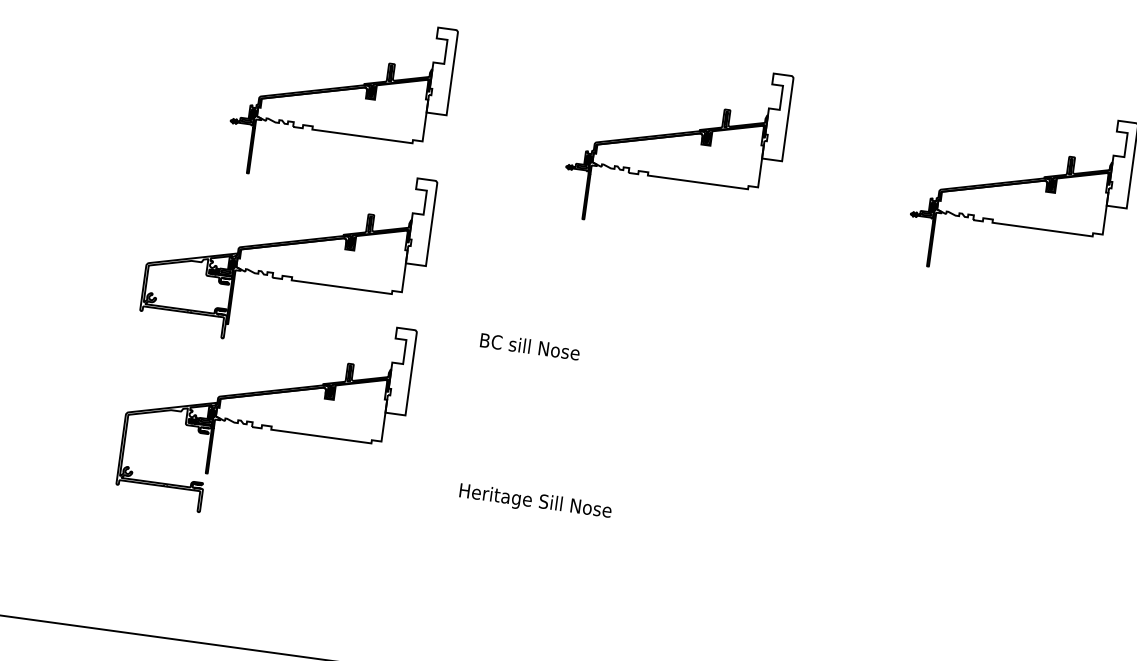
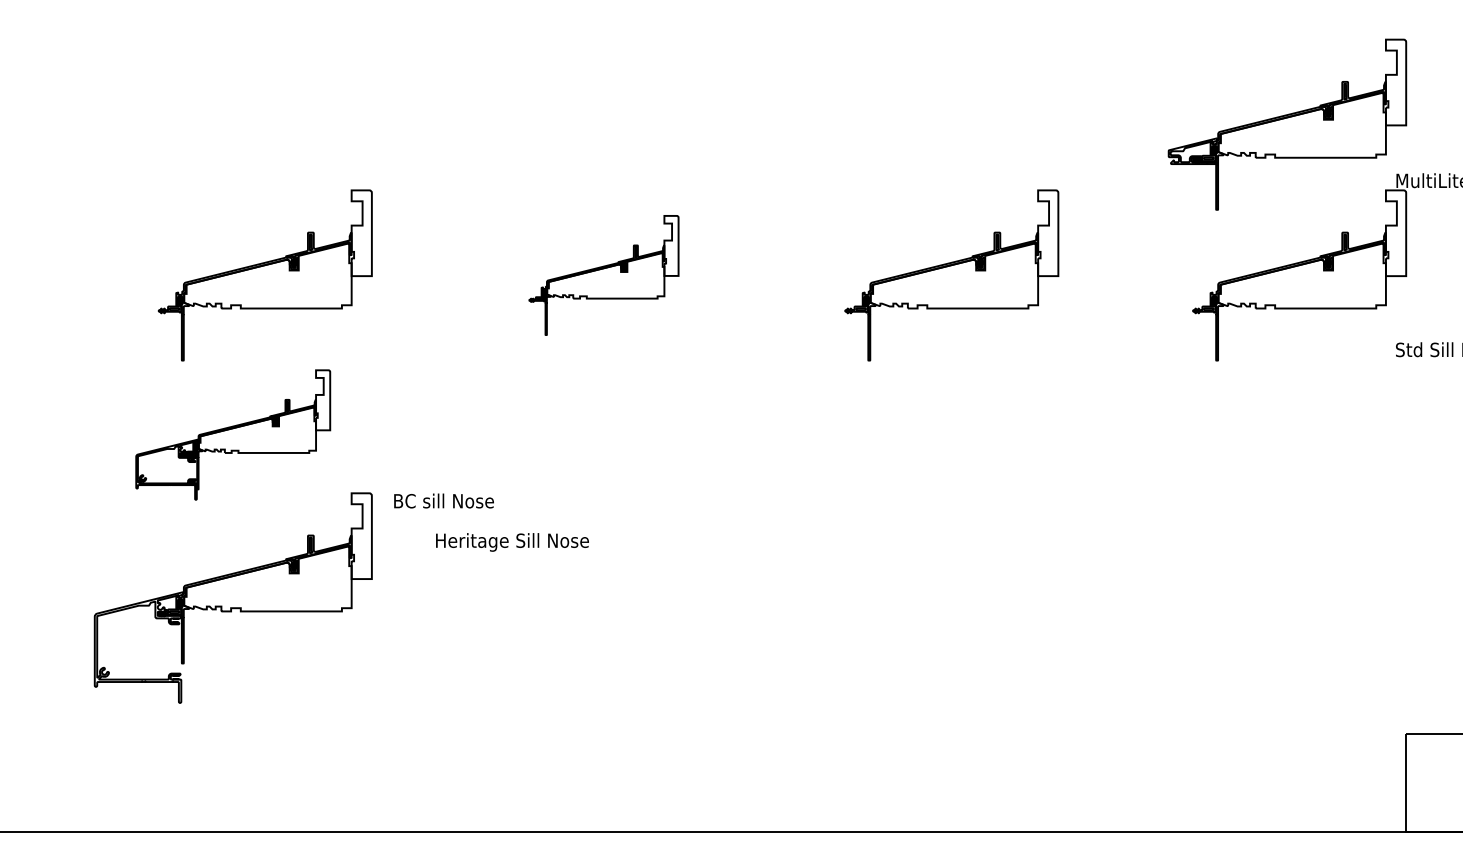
part: (676, 146) -> (603, 275), size x0.7
part: (287, 253) -> (232, 434), size x0.7
text: (529, 346) -> (443, 500), moved
text: (535, 502) -> (512, 542), moved

